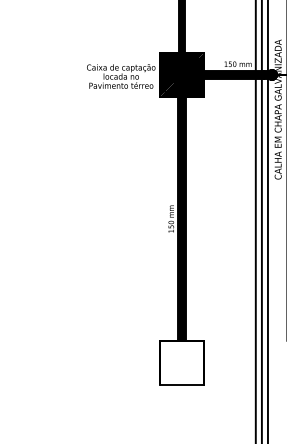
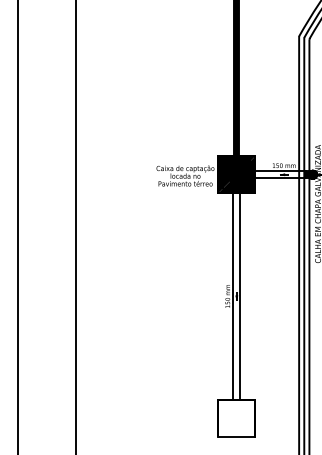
fill: (233, 74) -> (280, 174), removed
fill: (181, 219) -> (236, 296), removed

